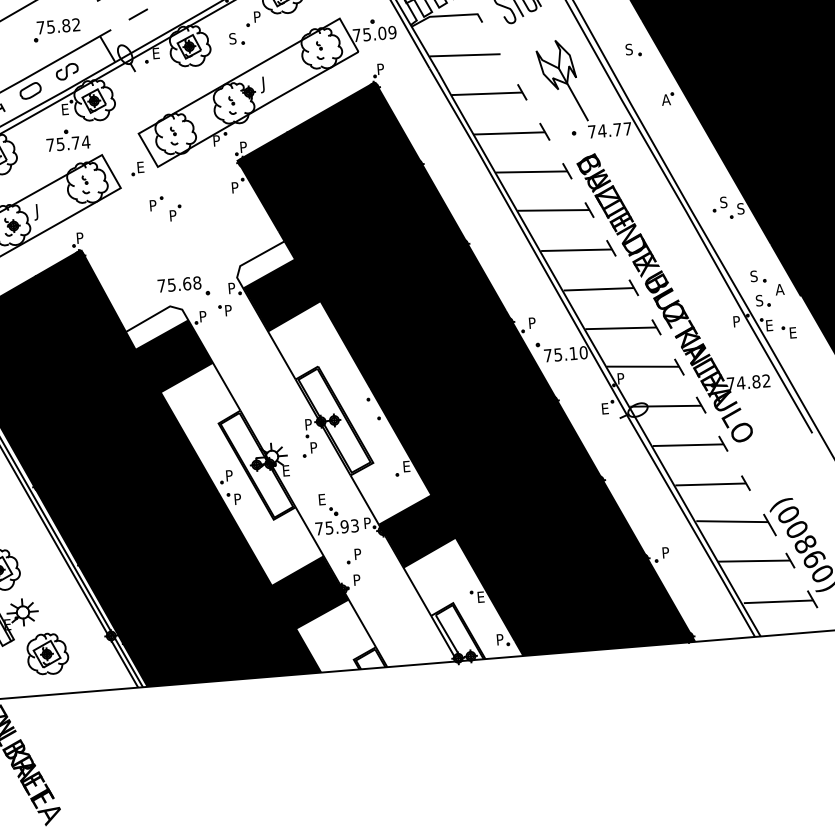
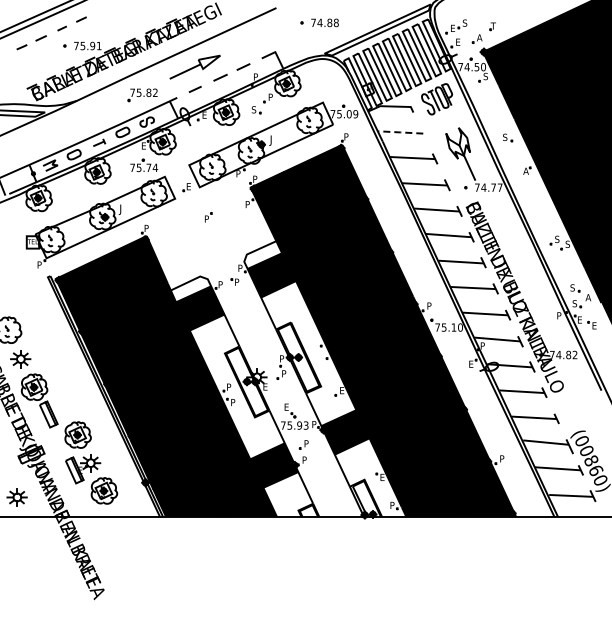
line: (464, 55) -> (400, 132), solid -> dashed
part: (155, 203) -> (196, 210), removed
part: (183, 286) -> (209, 264), removed

